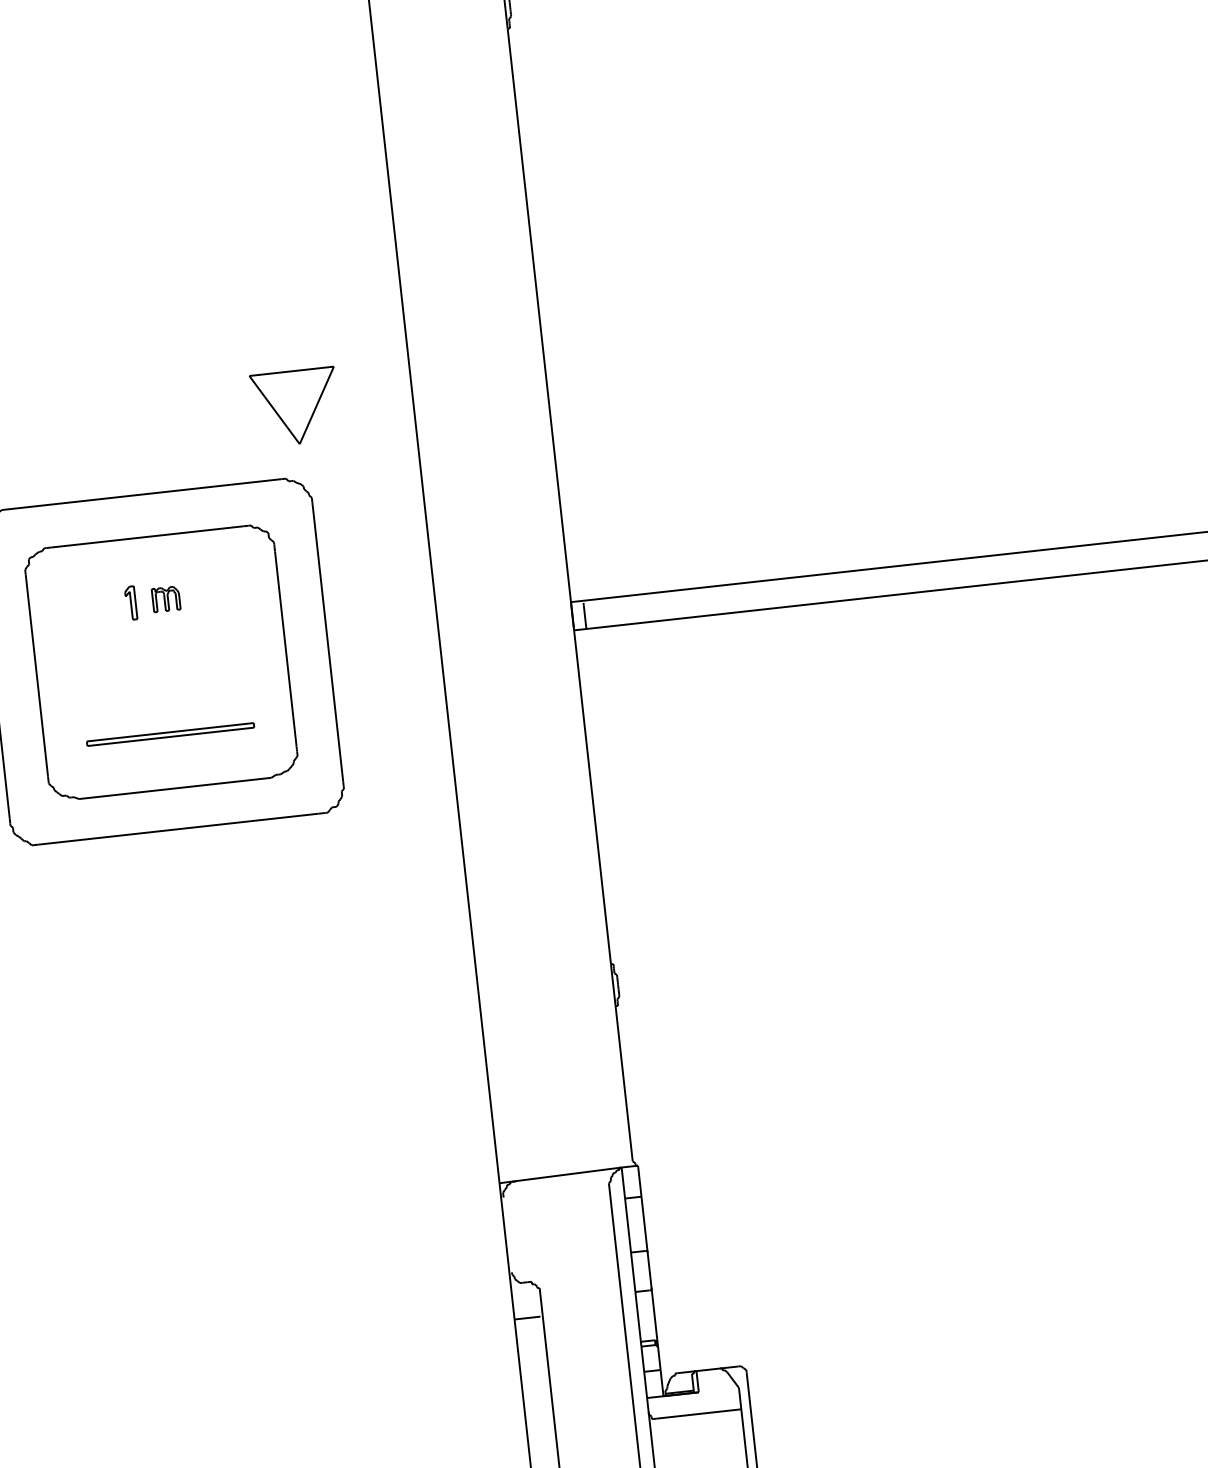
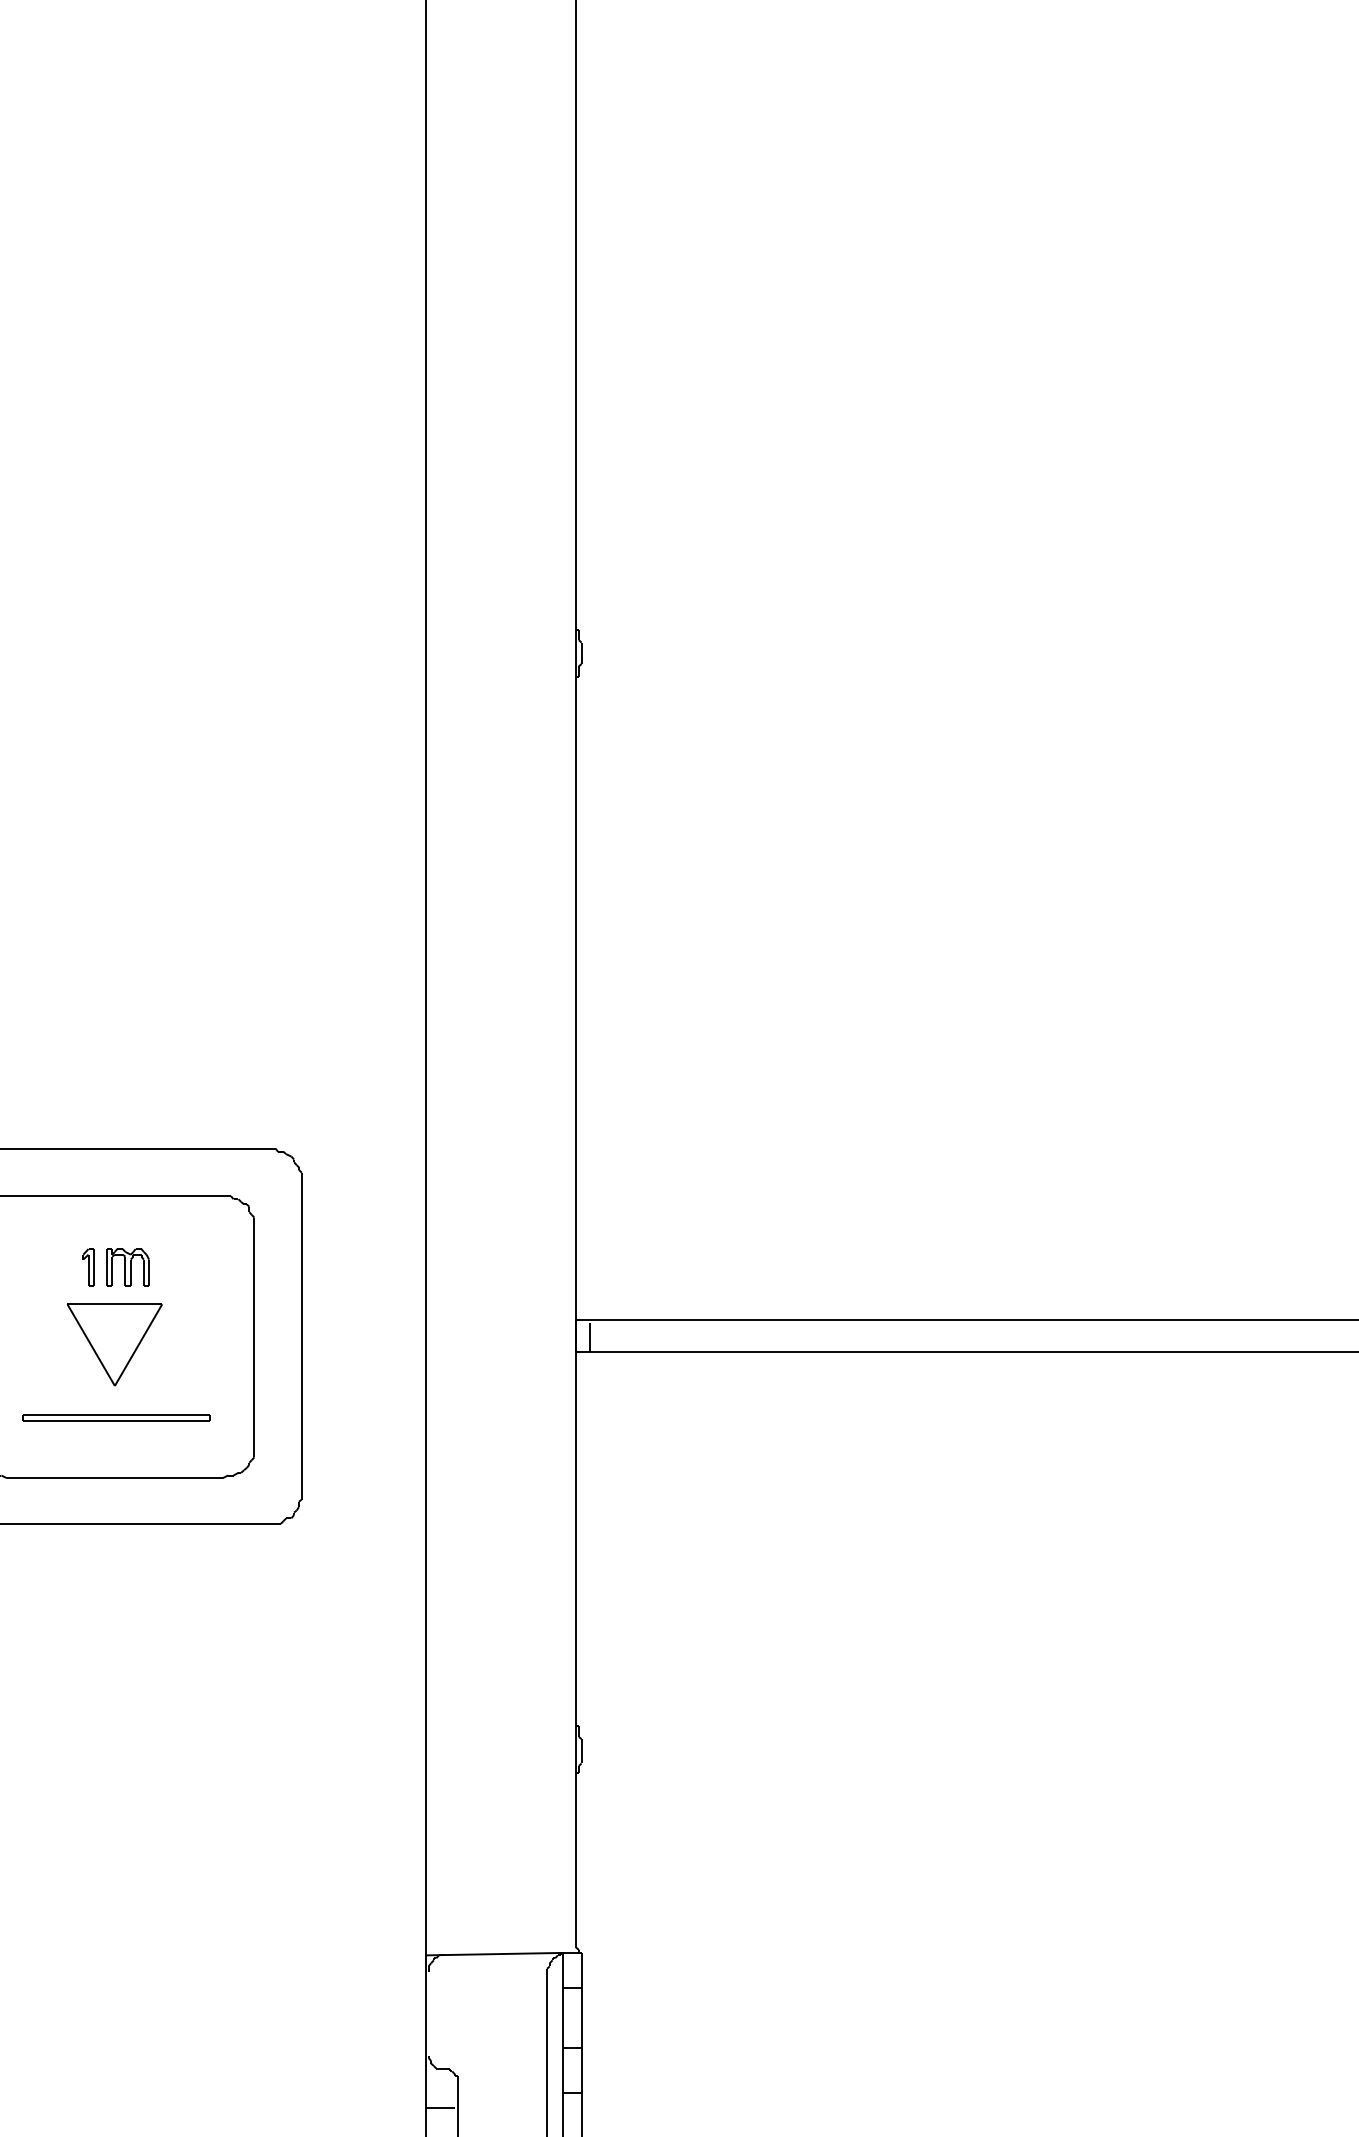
part: (295, 407) -> (114, 1344), moved
part: (165, 599) -> (127, 1267), size x1.43

